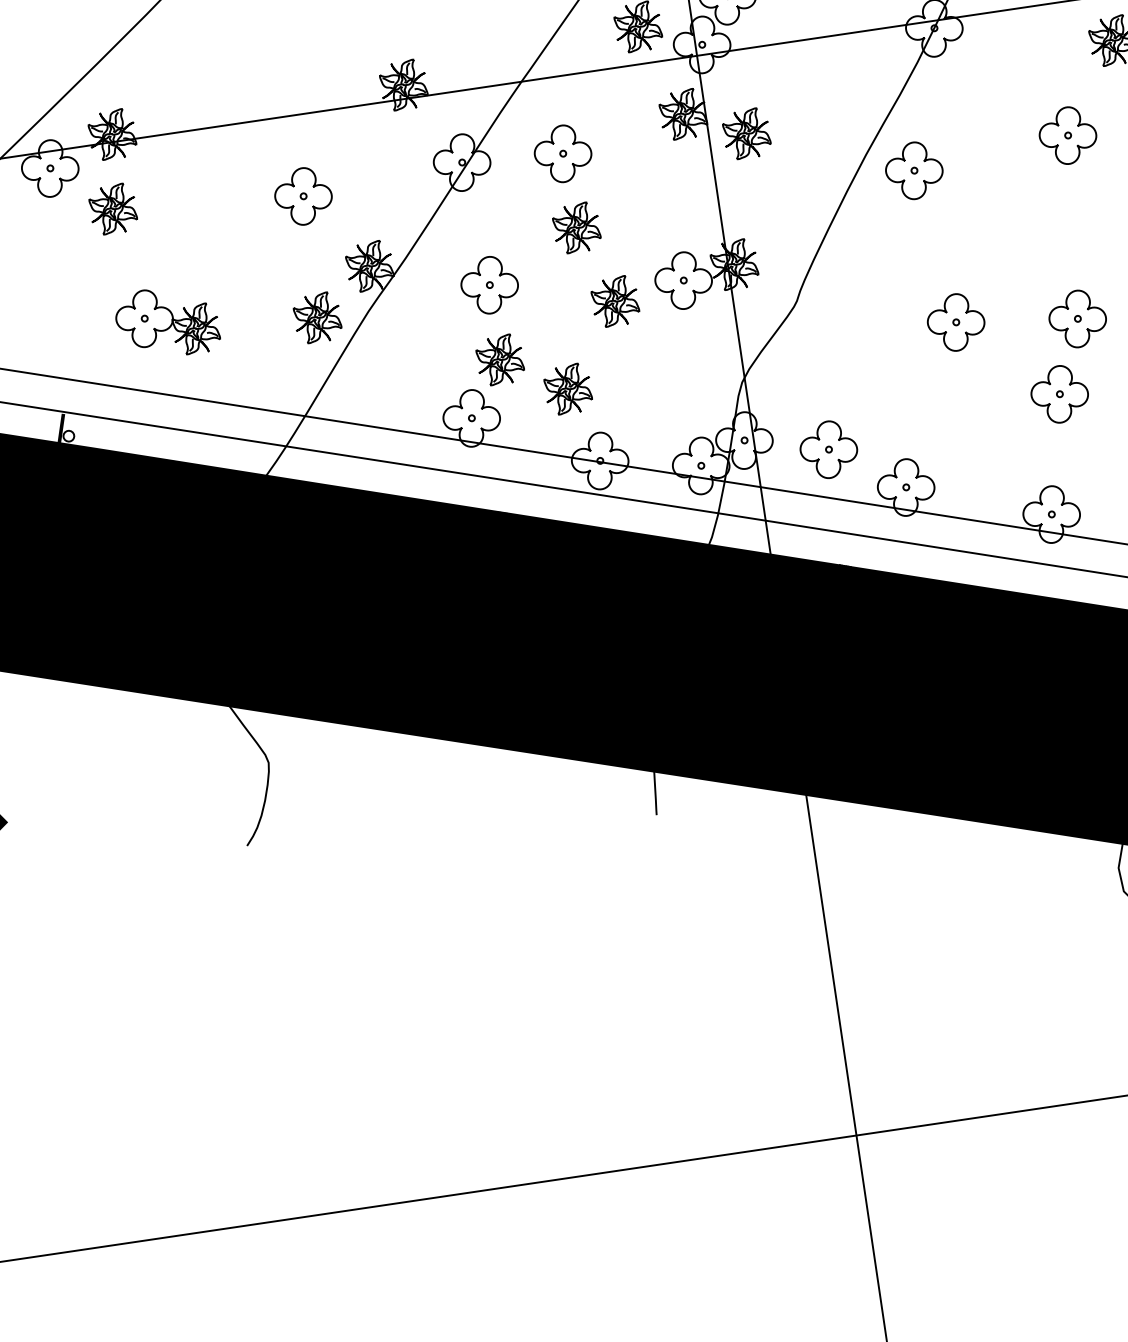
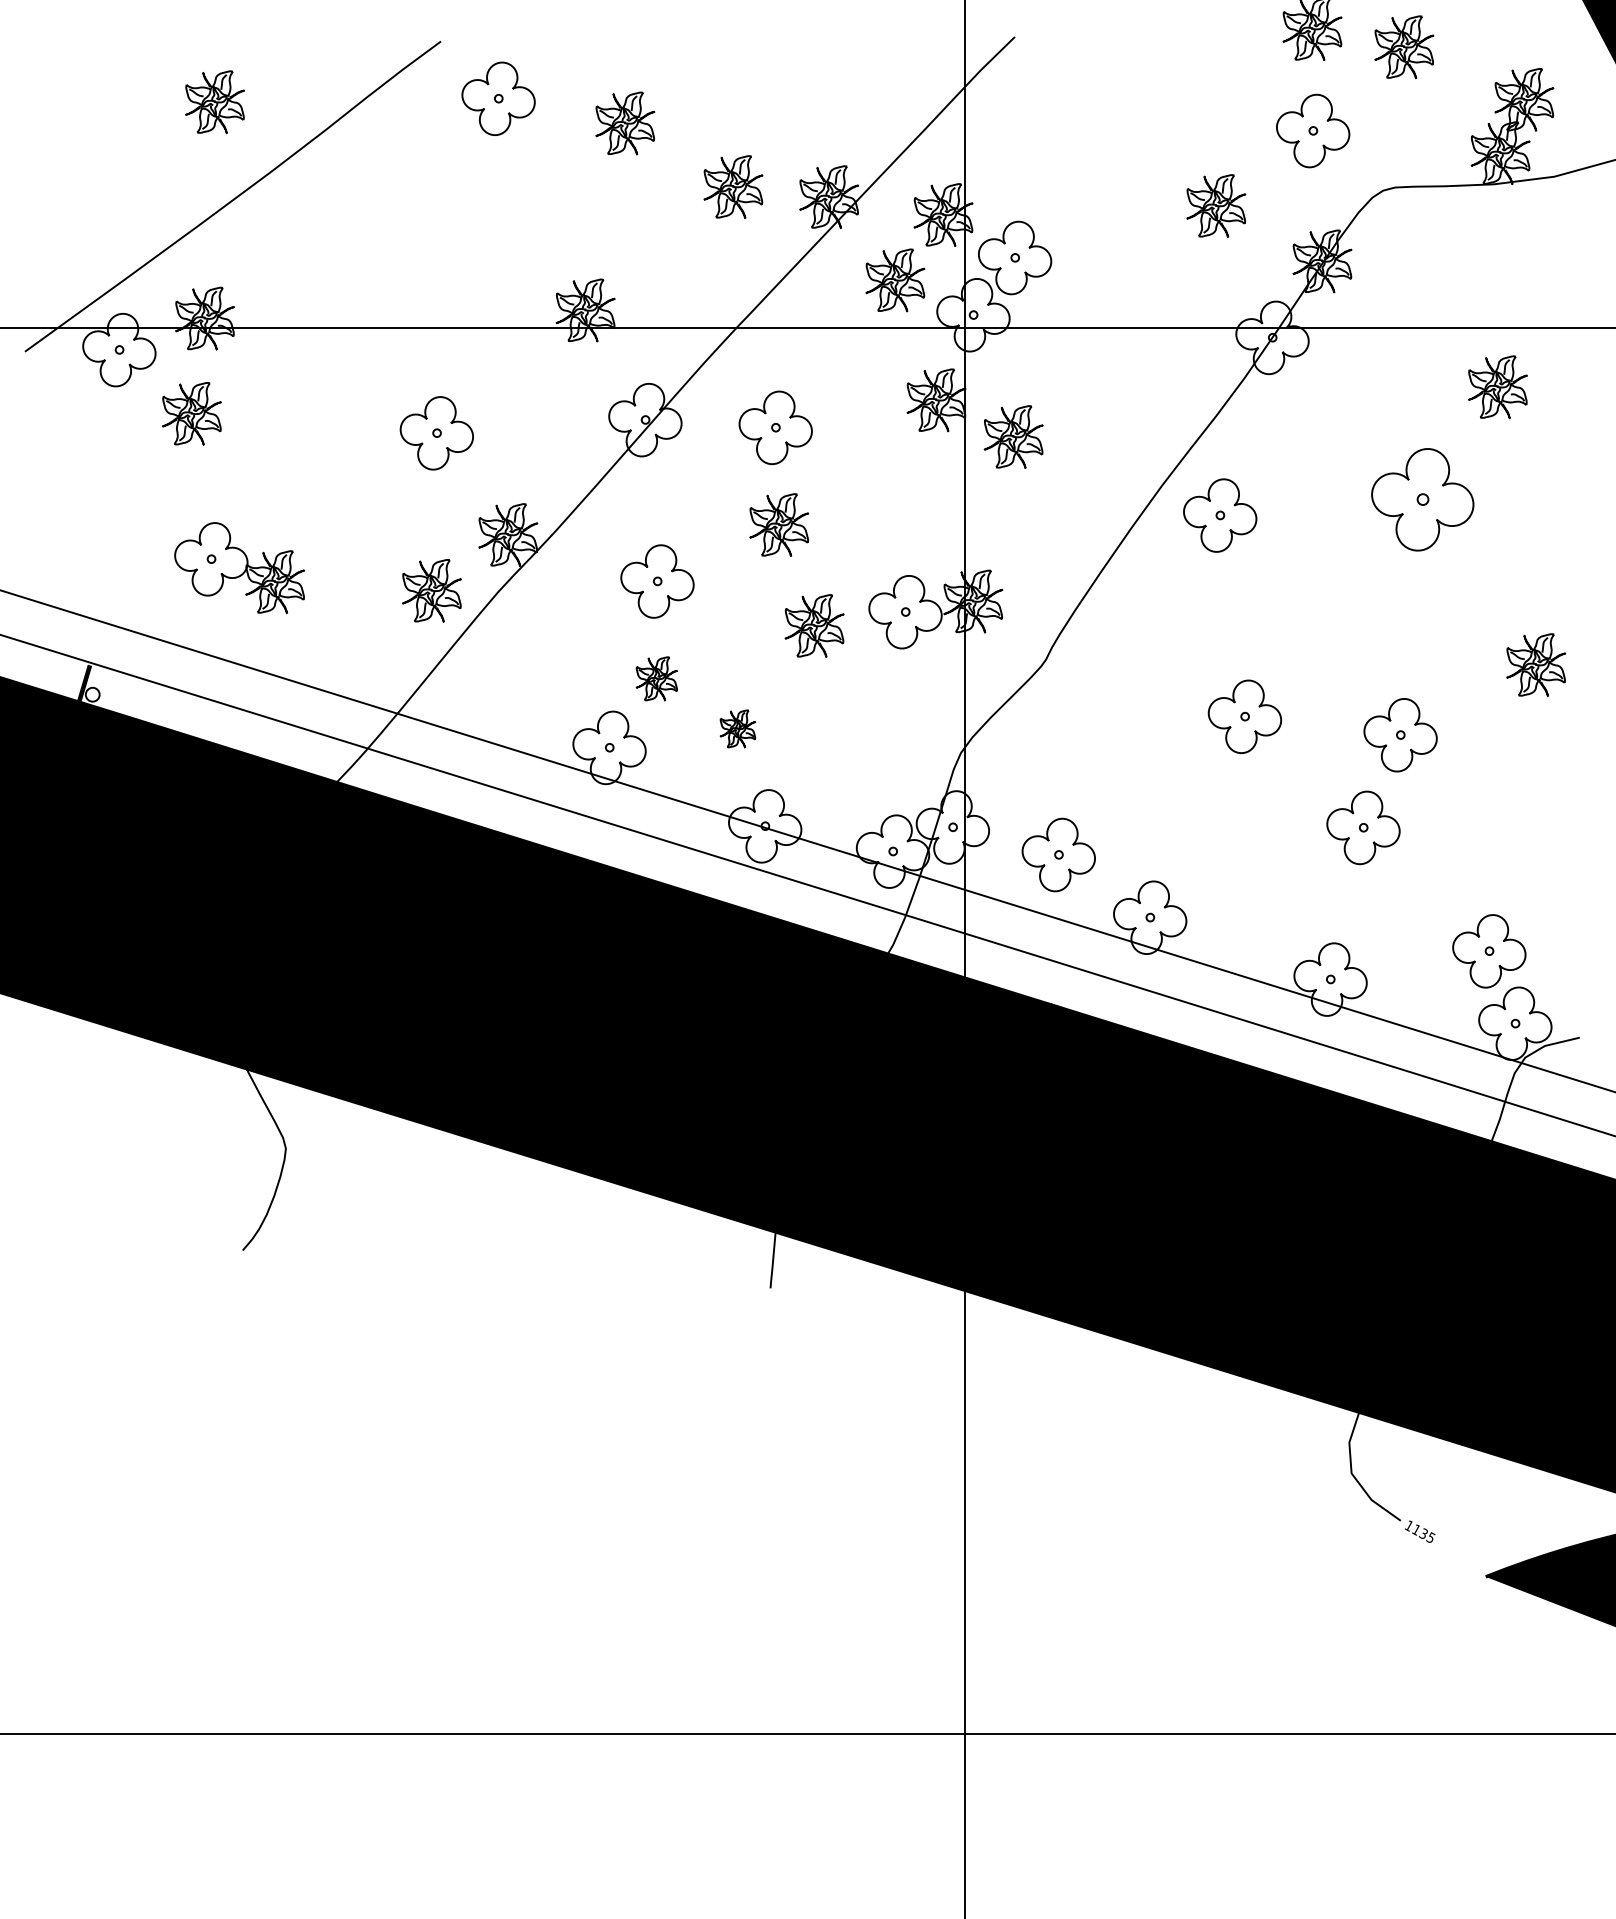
part: (1067, 135) -> (1422, 499), size x1.4
part: (499, 359) -> (656, 678), size x0.7
part: (567, 389) -> (737, 728), size x0.6

